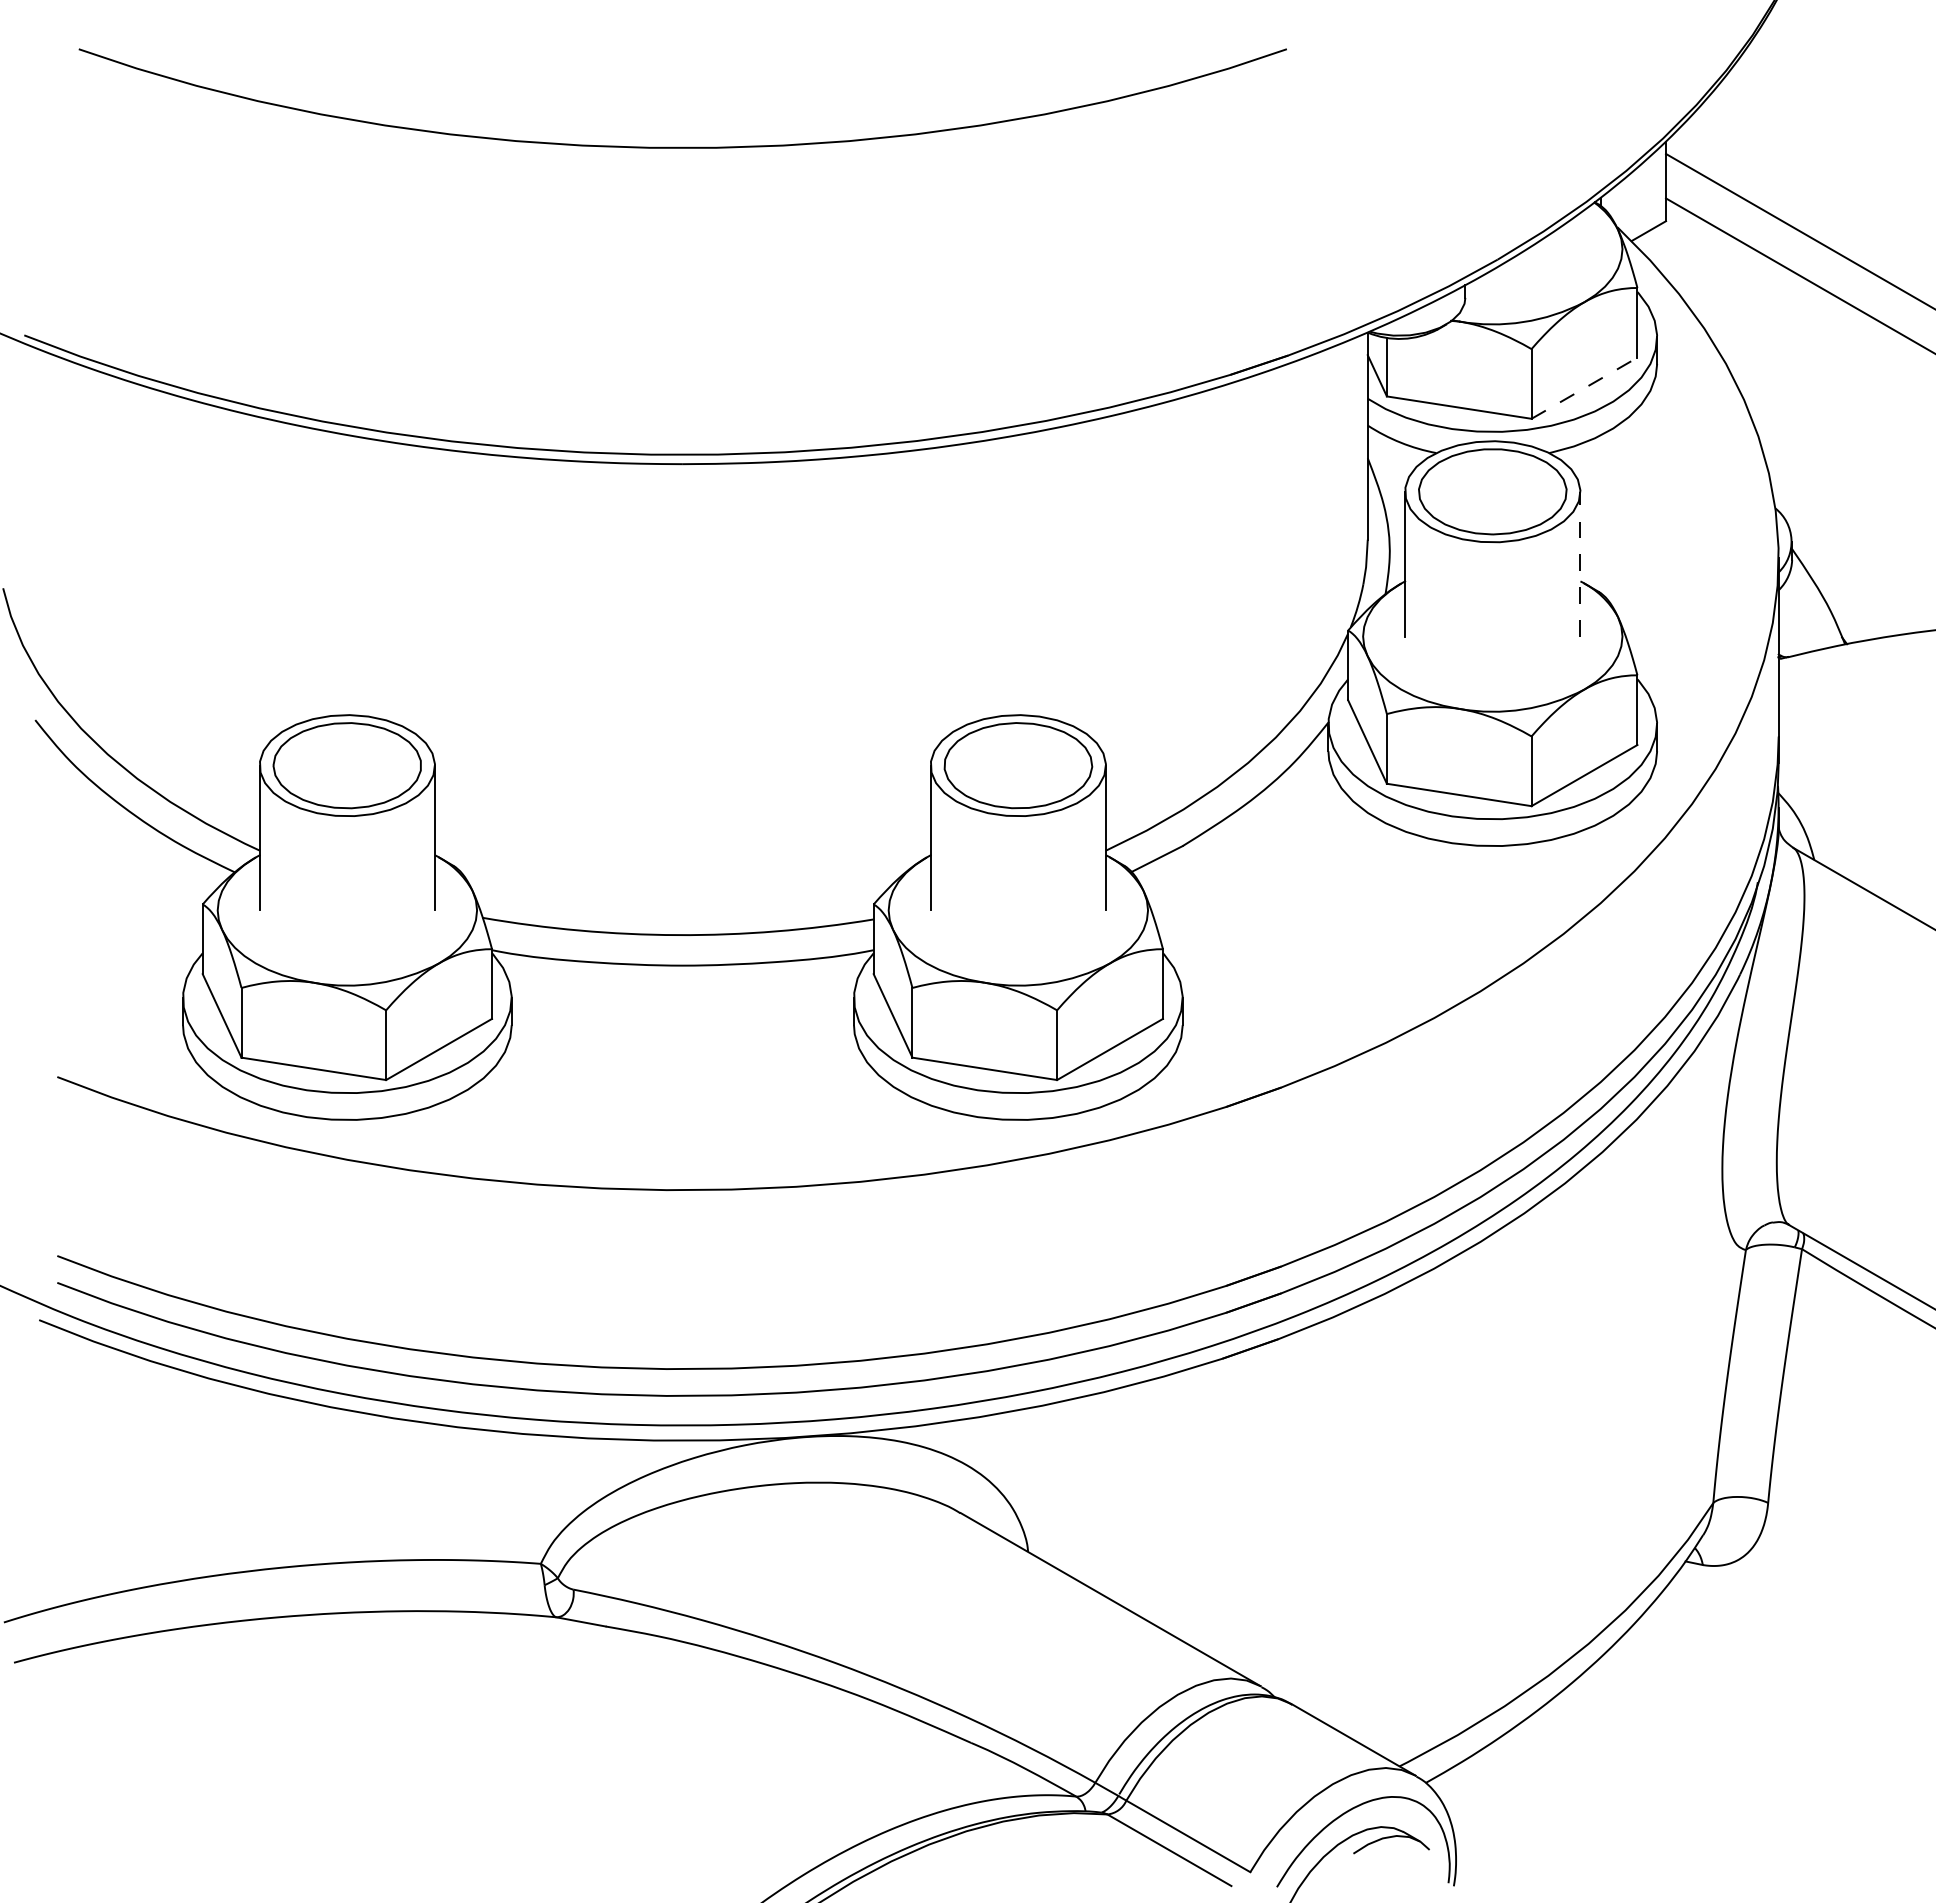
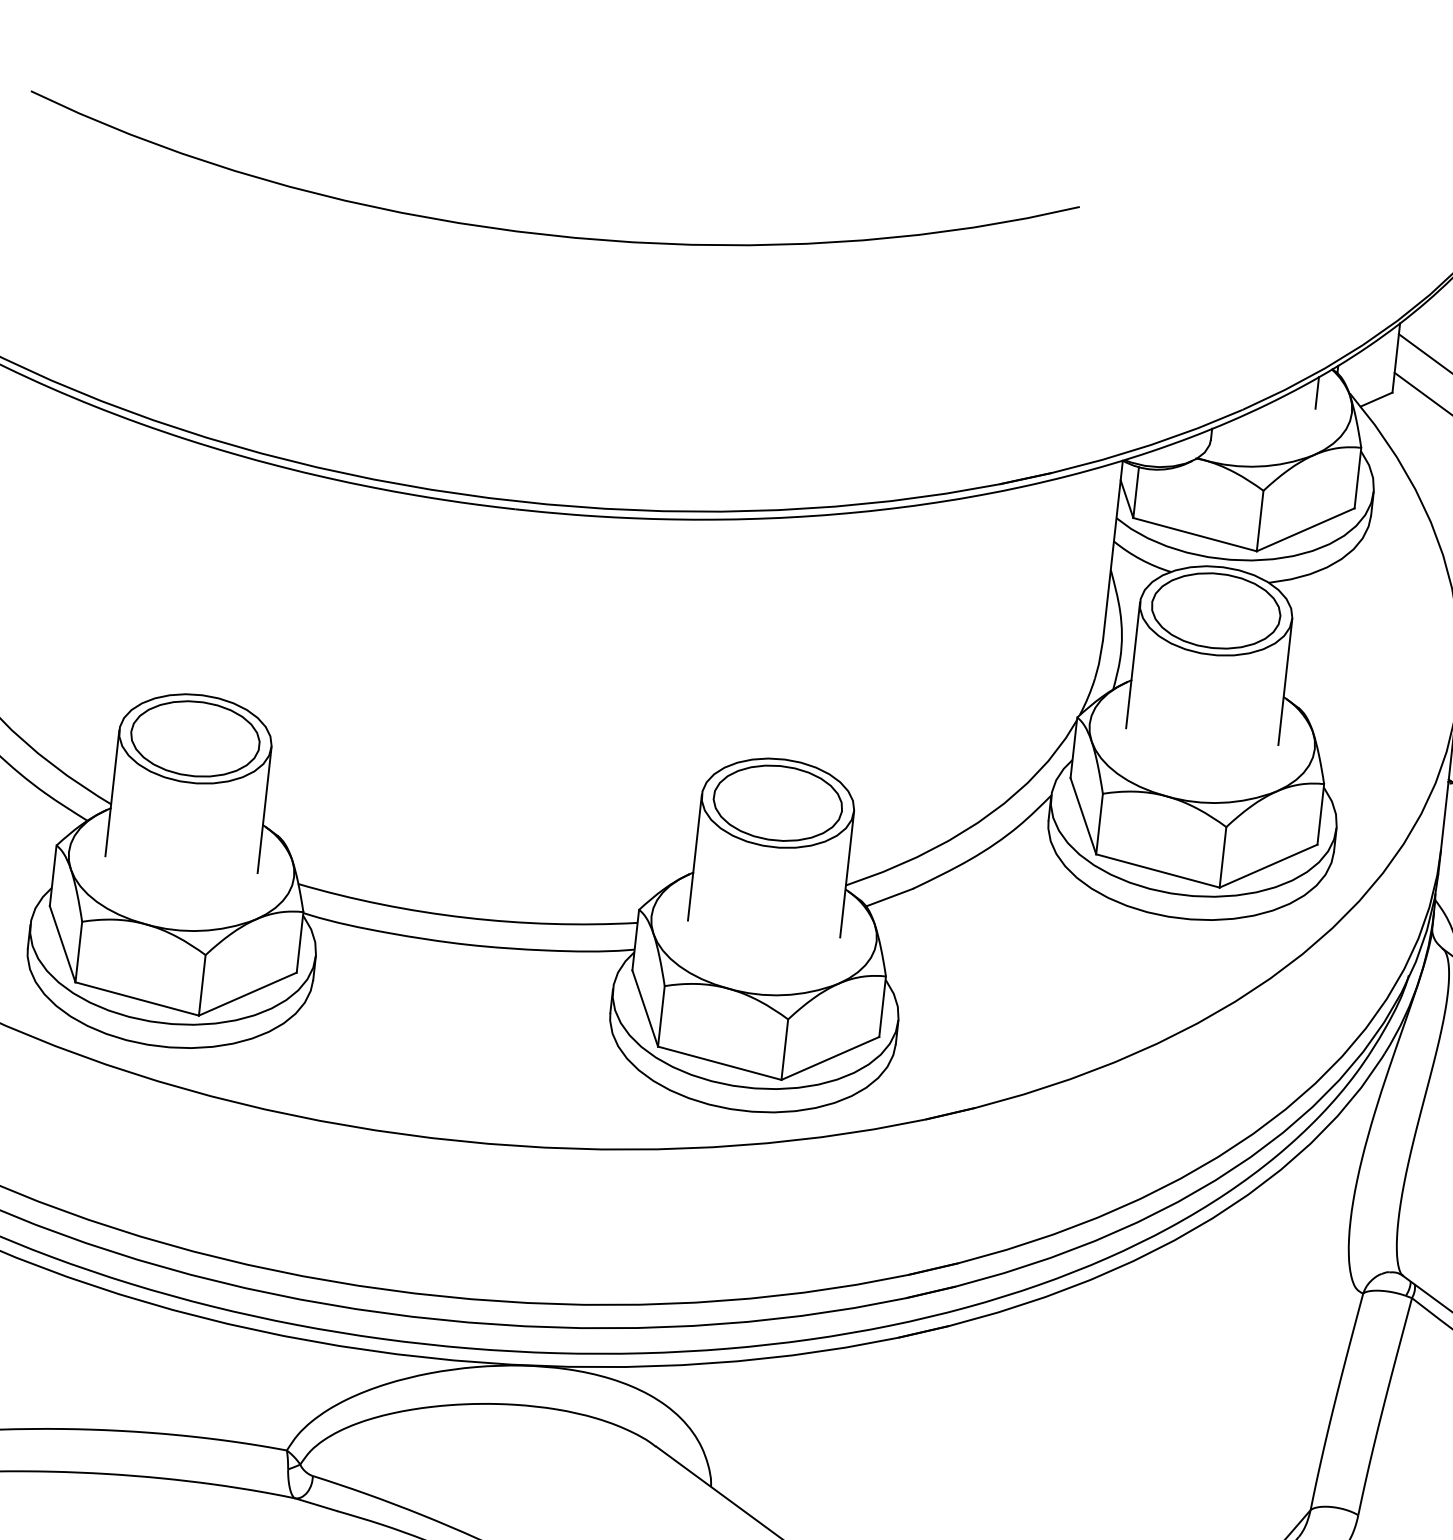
line: (1580, 230) -> (1317, 392), added
line: (1584, 388) -> (1305, 530), dashed -> solid
line: (1580, 563) -> (1285, 681), dashed -> solid

